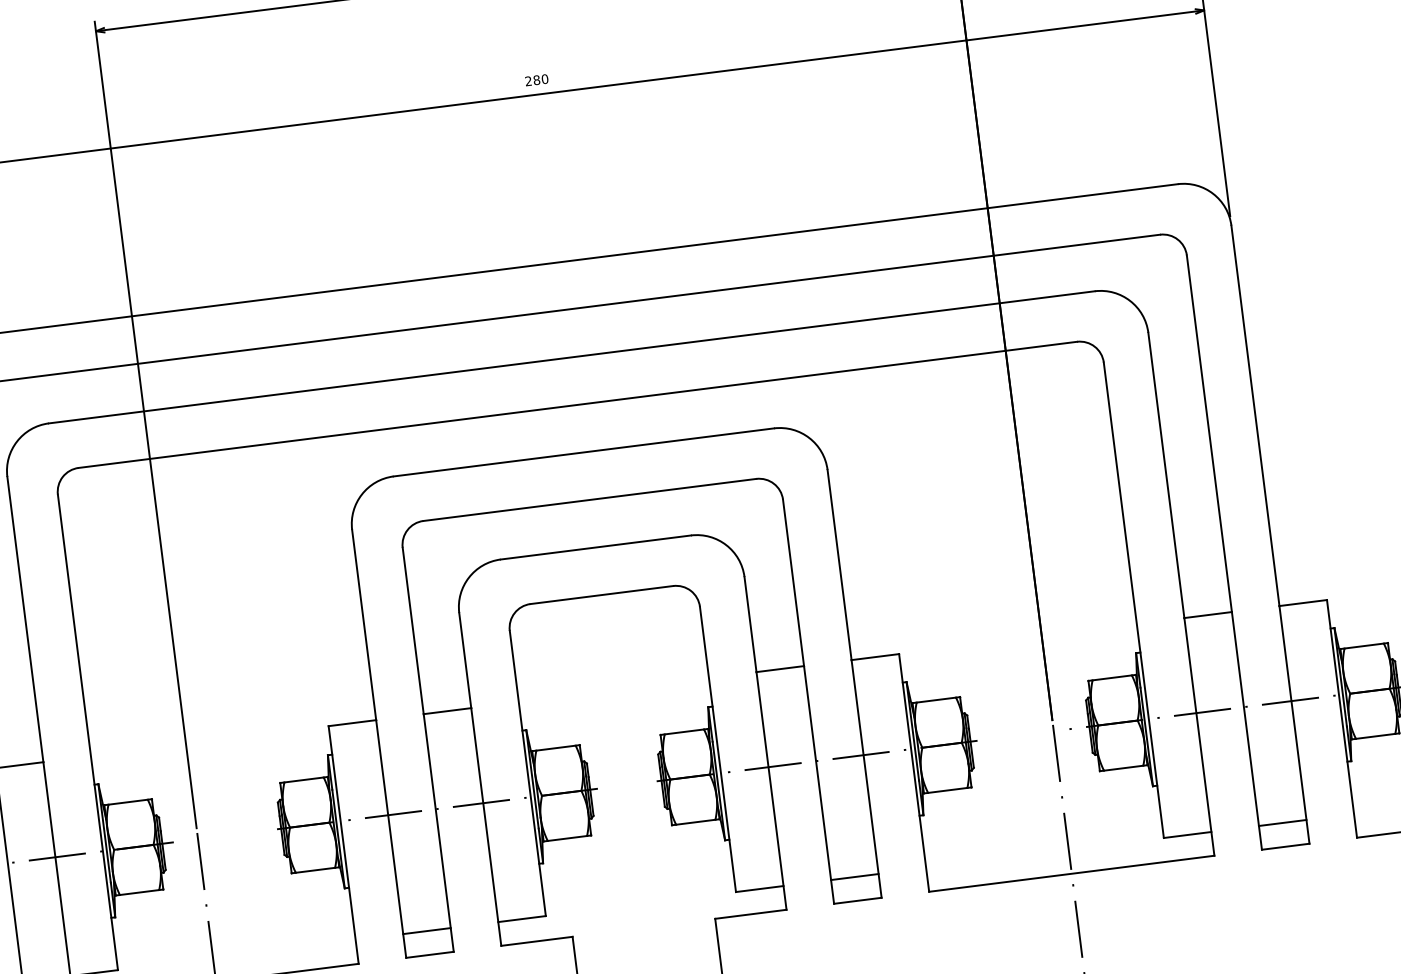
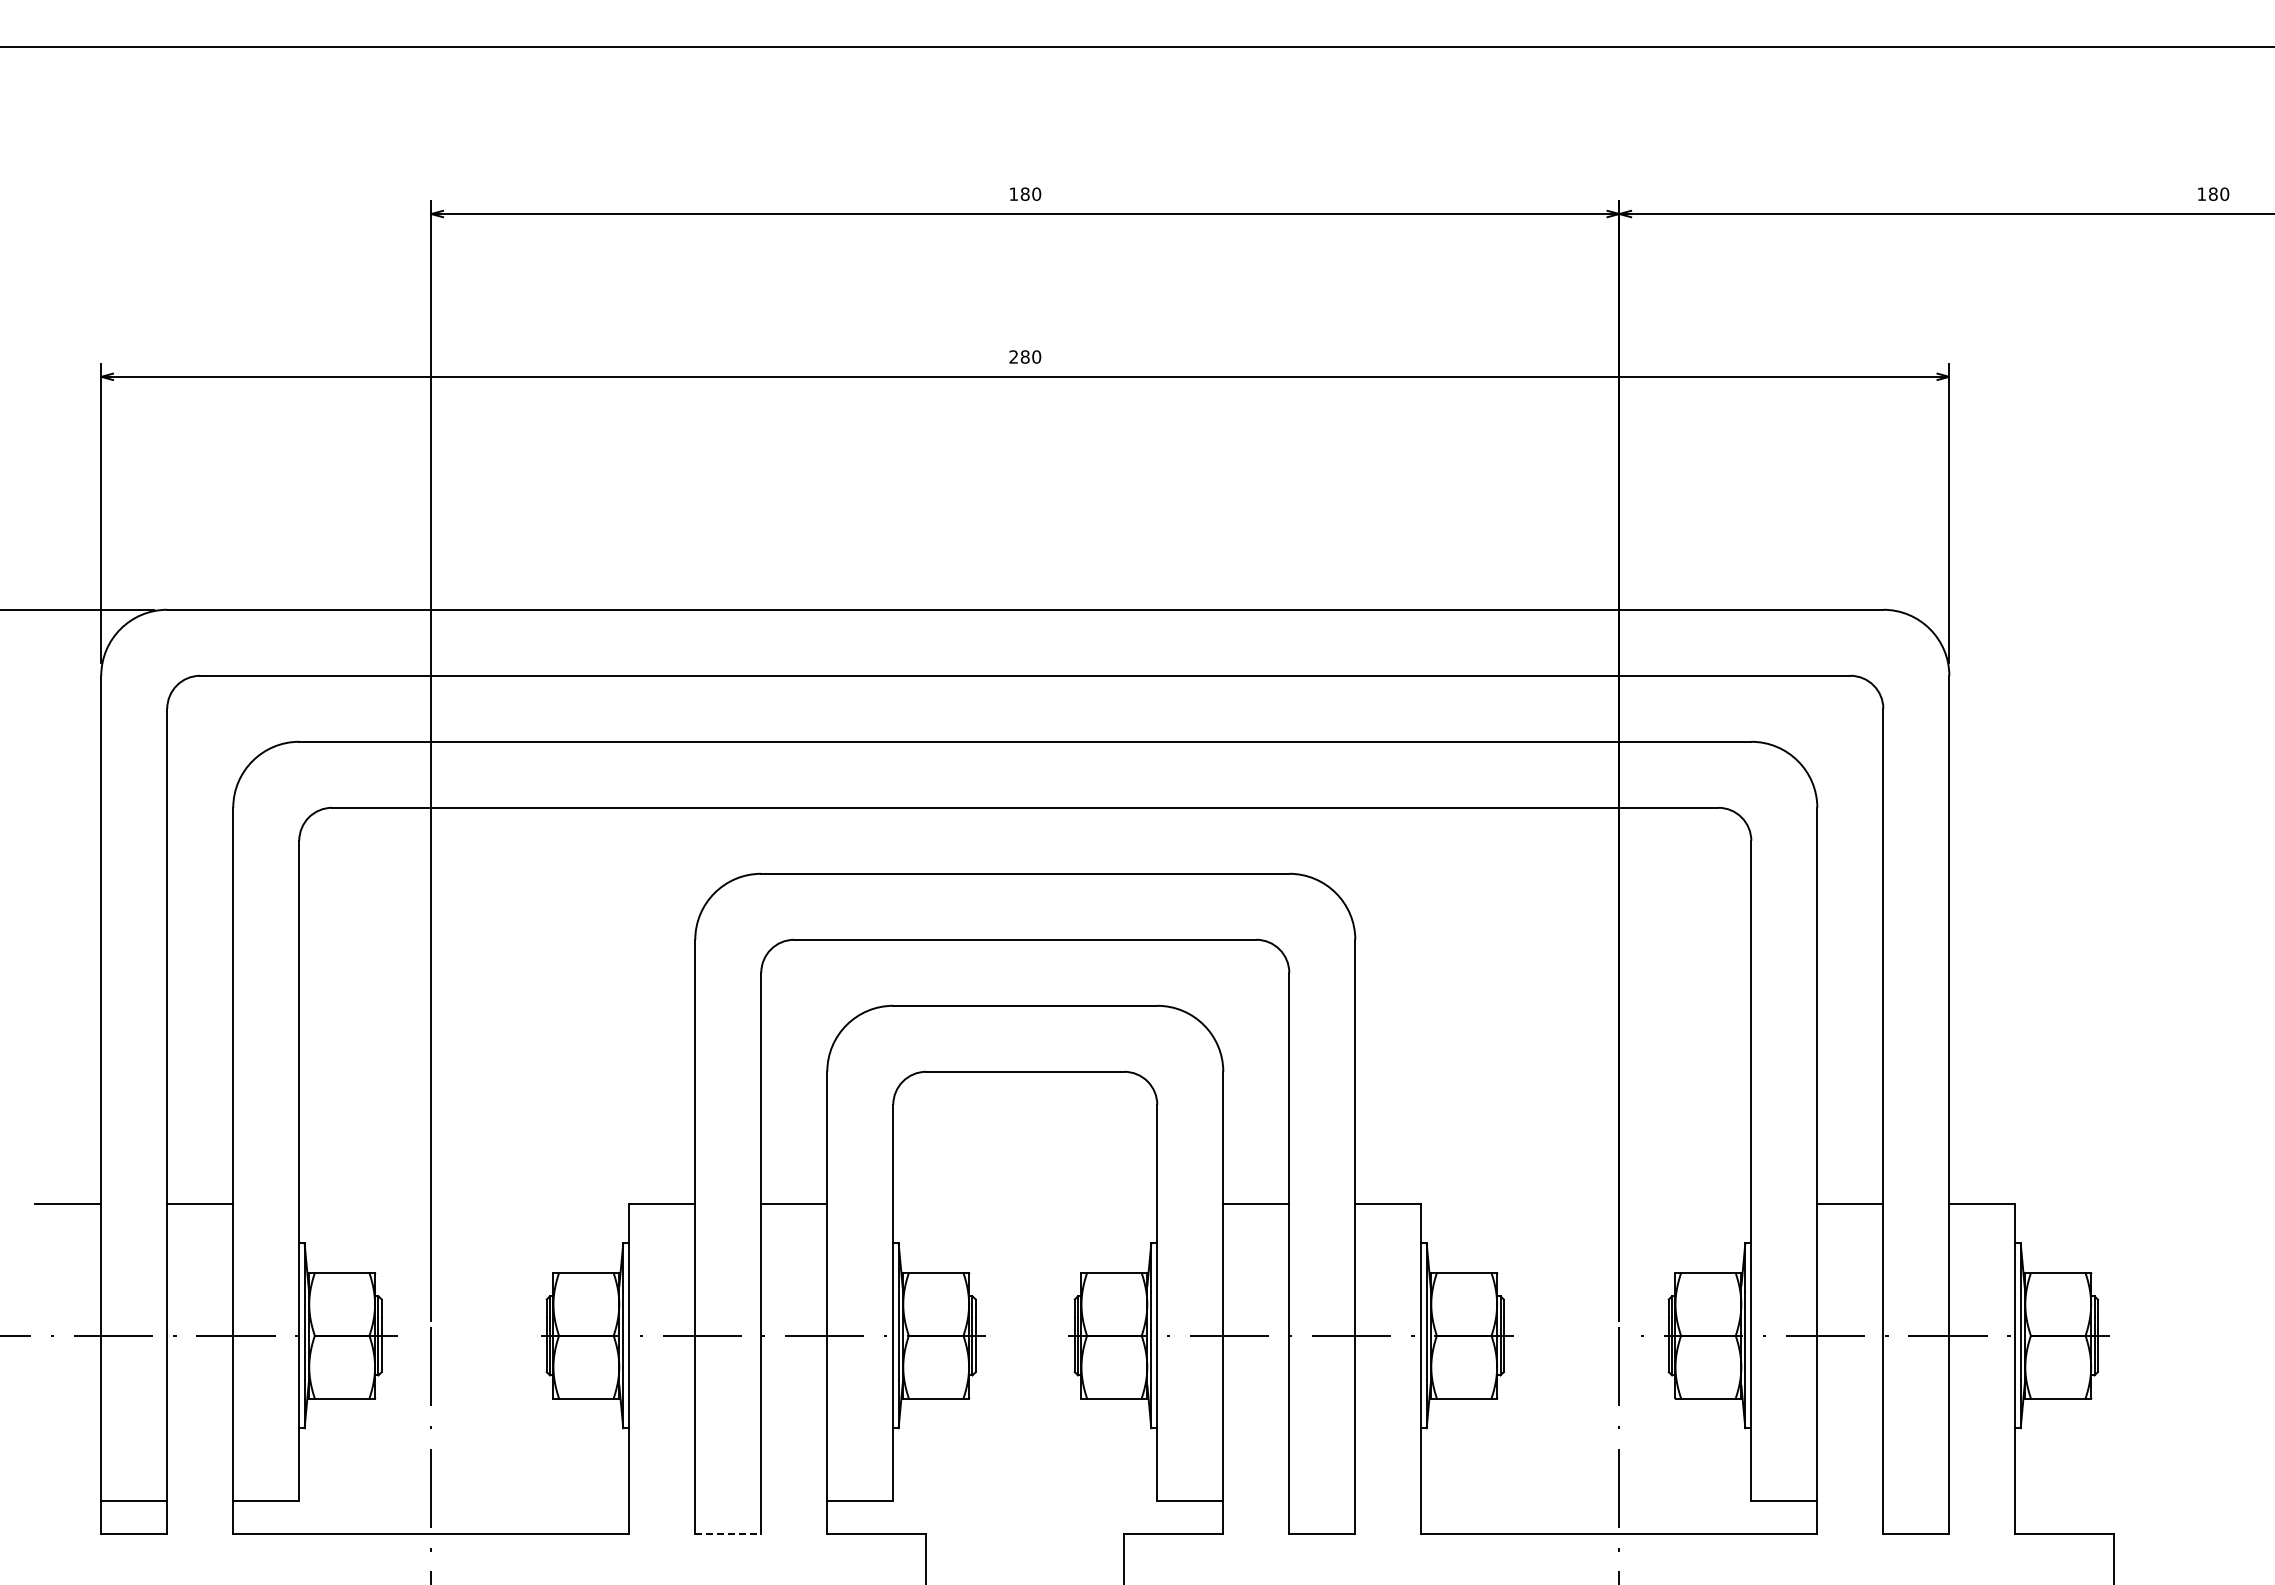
line: (1282, 822) -> (1916, 1500), removed
line: (854, 876) -> (1322, 1500), removed
line: (427, 930) -> (728, 1500), removed
line: (430, 954) -> (728, 1533), solid -> dashed

